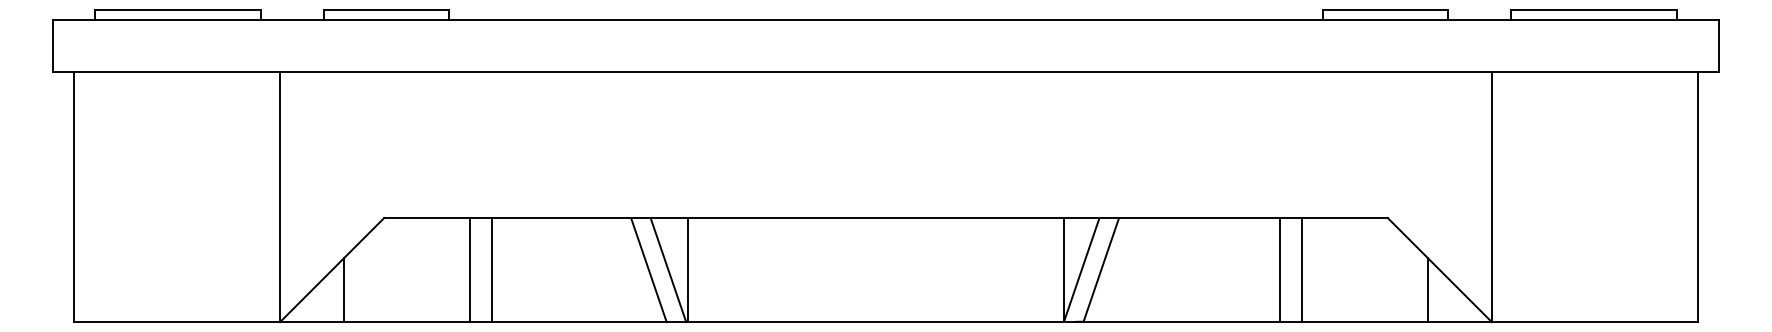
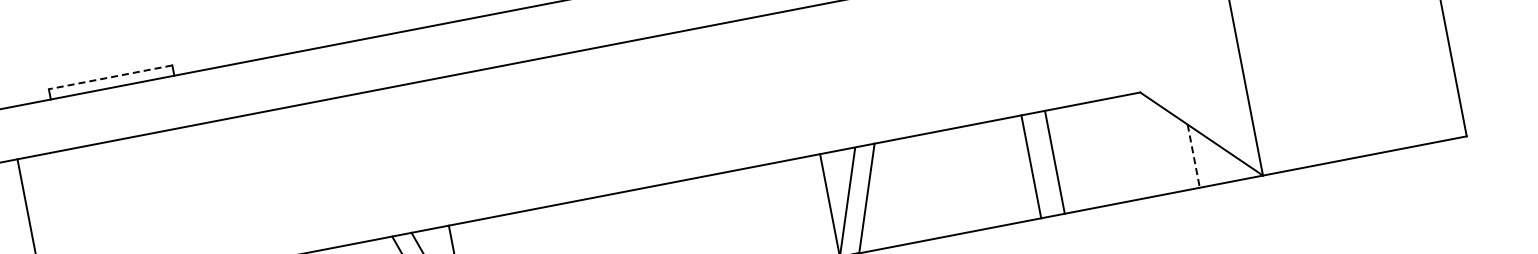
line: (385, 9) -> (109, 77), solid -> dashed
line: (1279, 270) -> (1031, 167), moved
line: (1302, 270) -> (1055, 162), moved
line: (1427, 290) -> (1193, 156), solid -> dashed

